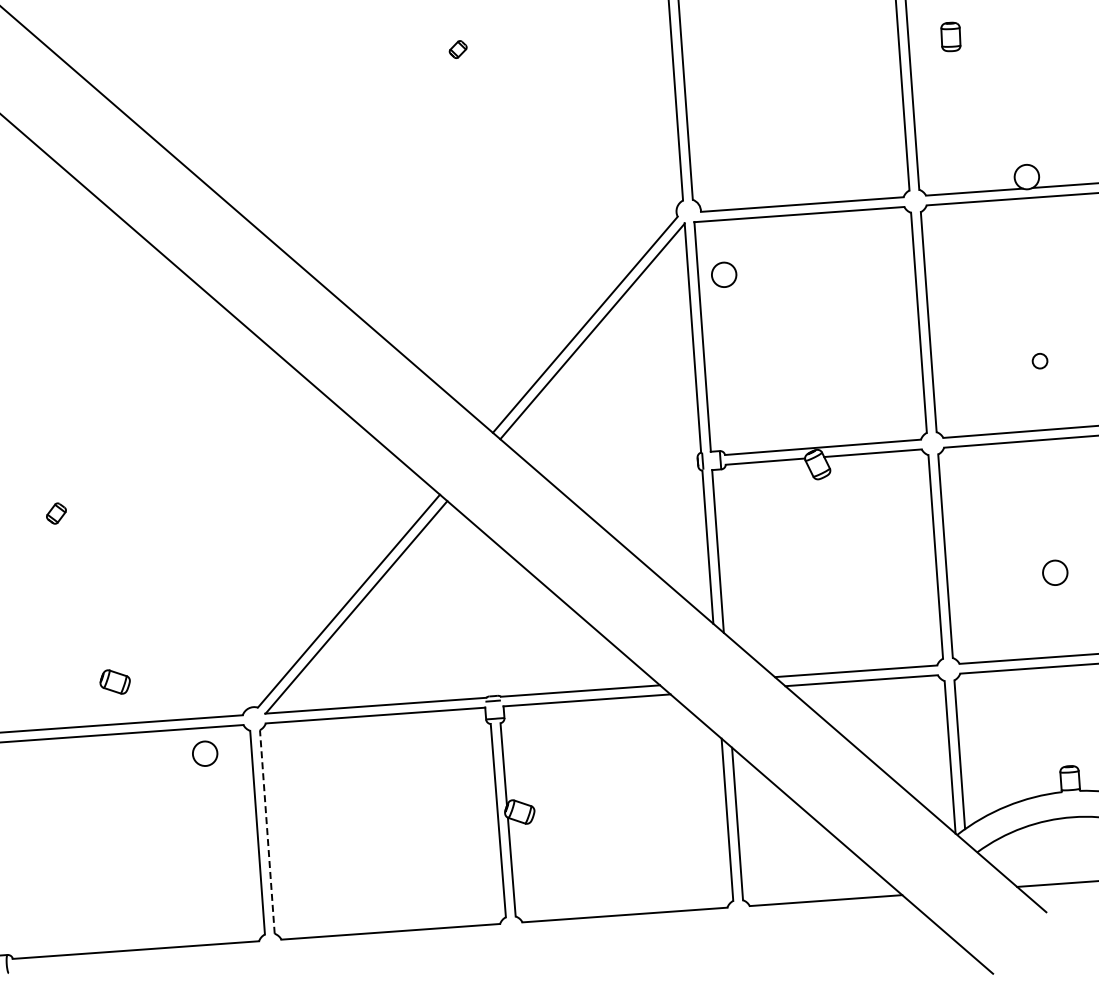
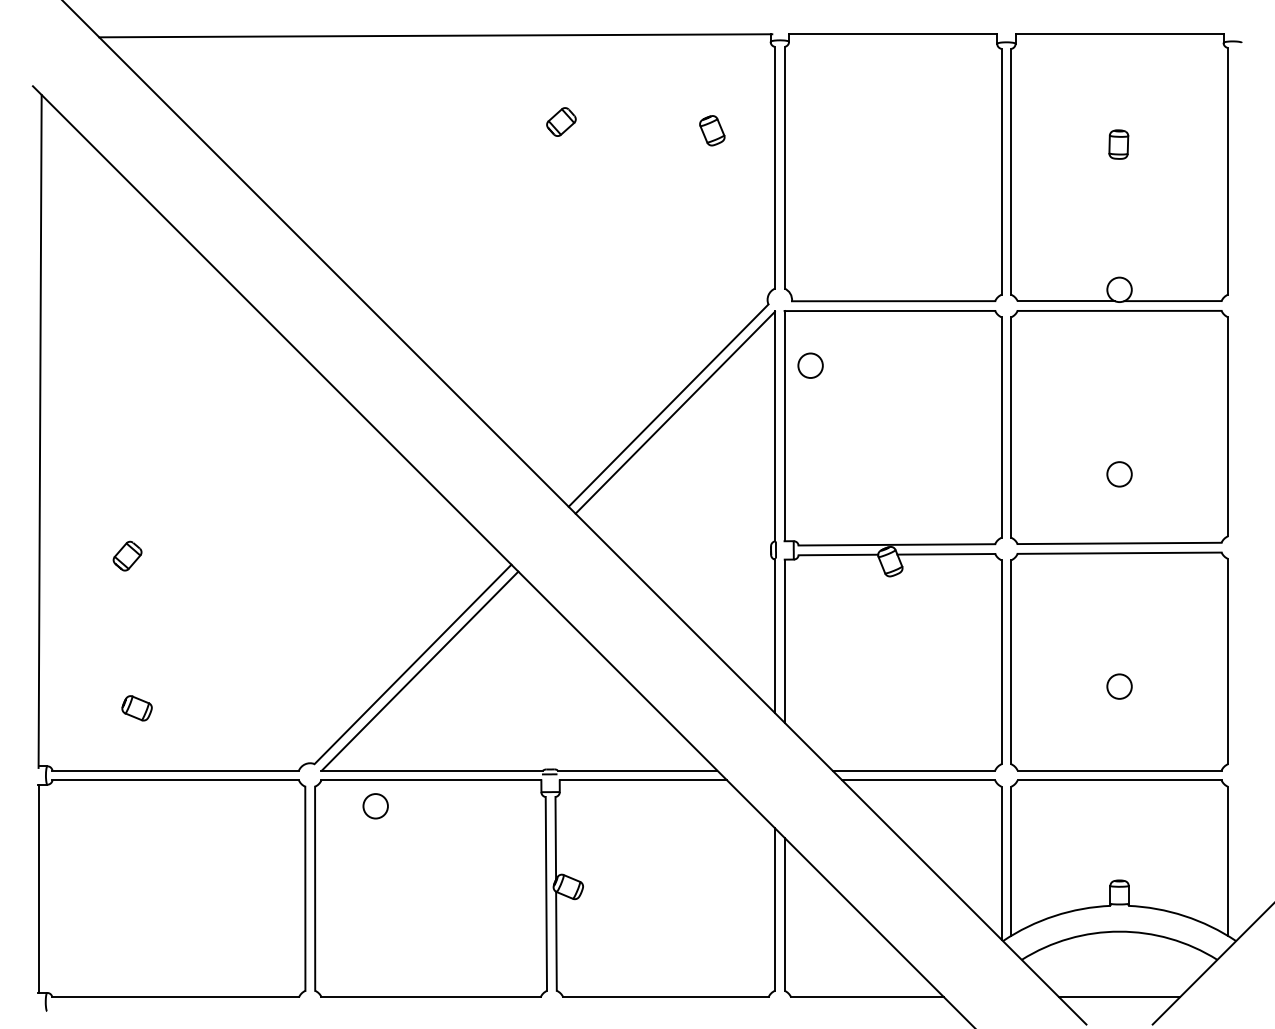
part: (950, 36) -> (1118, 144), moved
part: (609, 47) -> (712, 130), added
part: (458, 49) -> (561, 121), size x1.67
circle: (1040, 361) -> (1119, 474), size x1.67
part: (56, 512) -> (127, 555), size x1.43
part: (114, 682) -> (136, 708), moved
circle: (204, 753) -> (375, 806), moved
line: (267, 831) -> (315, 888), dashed -> solid

